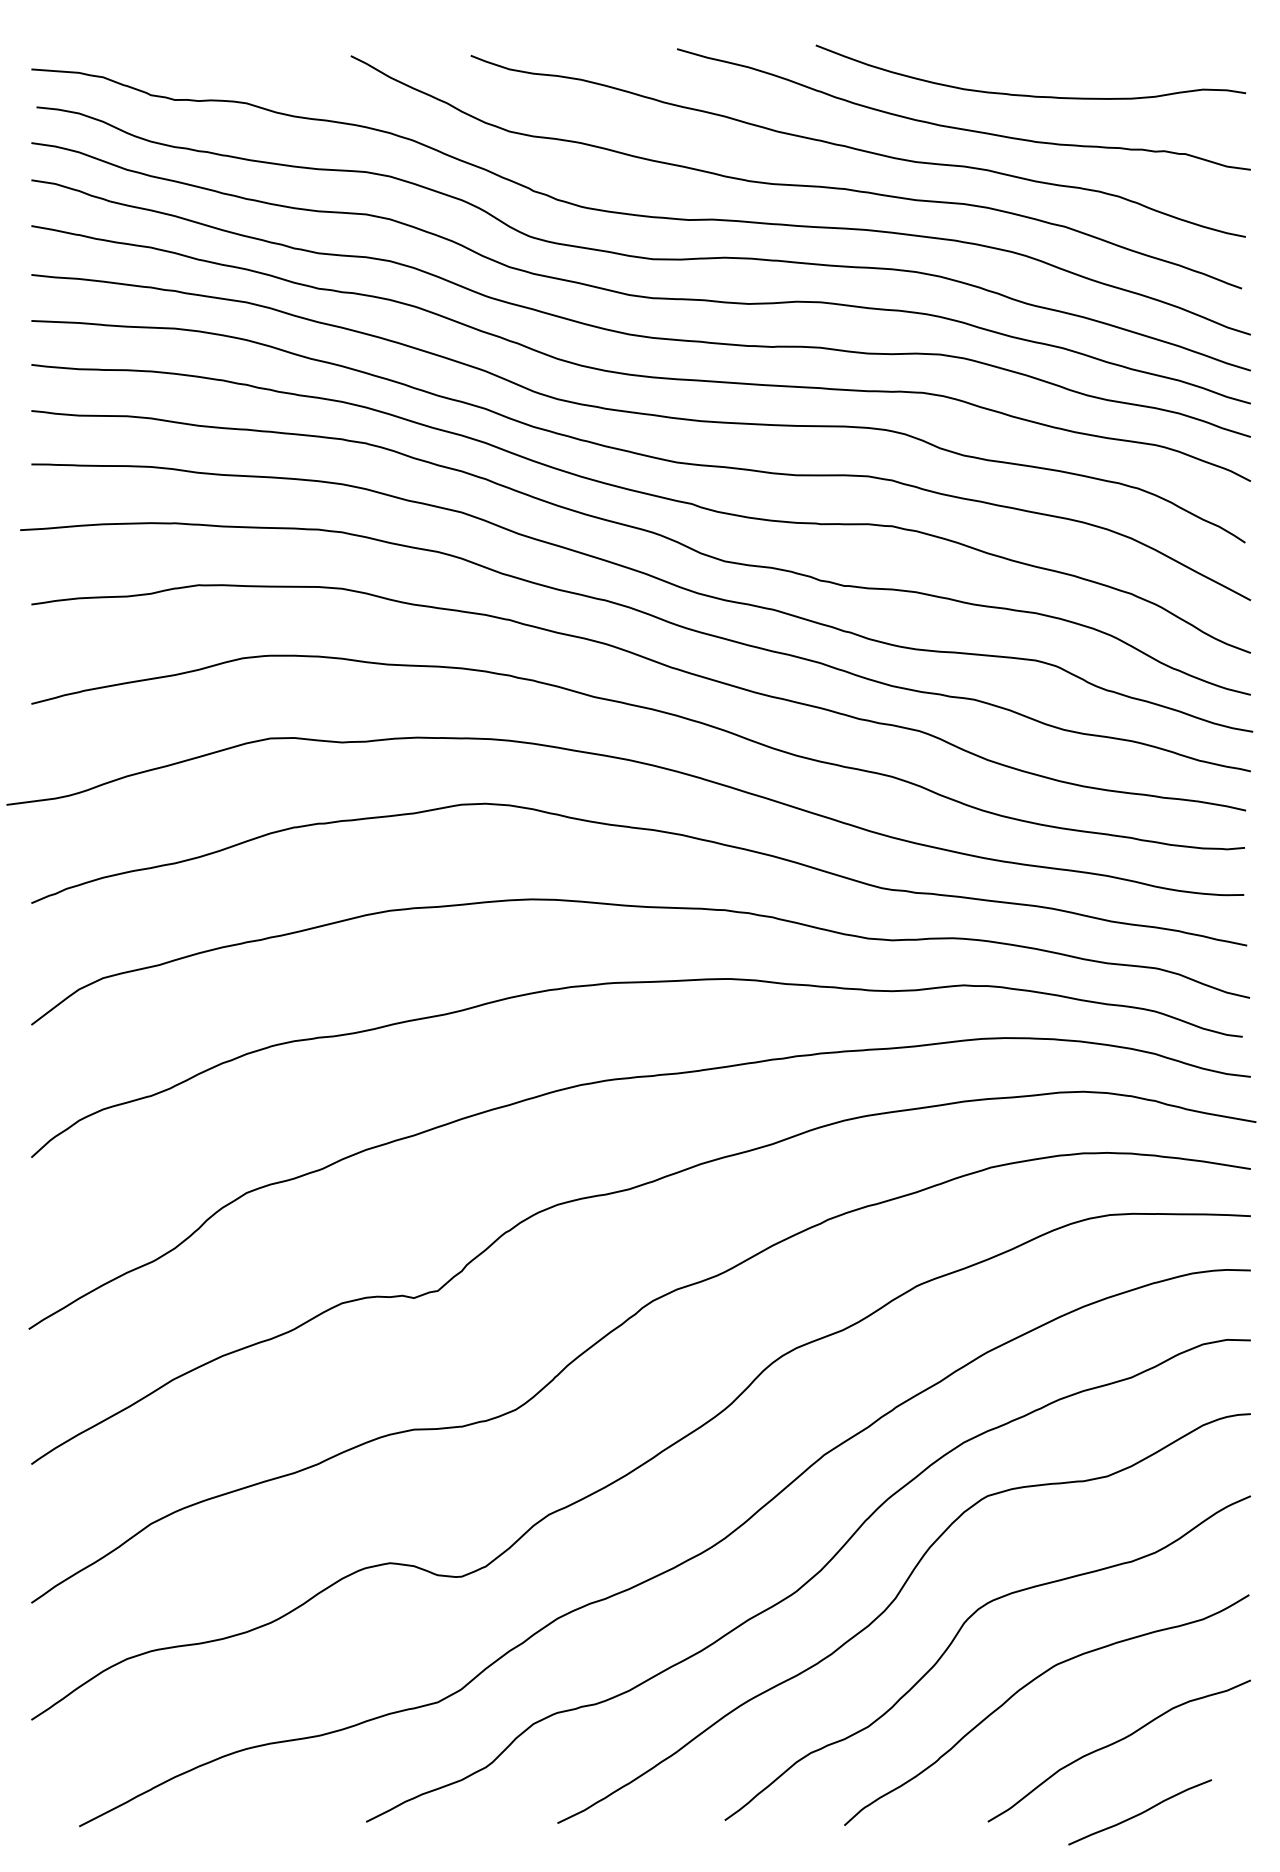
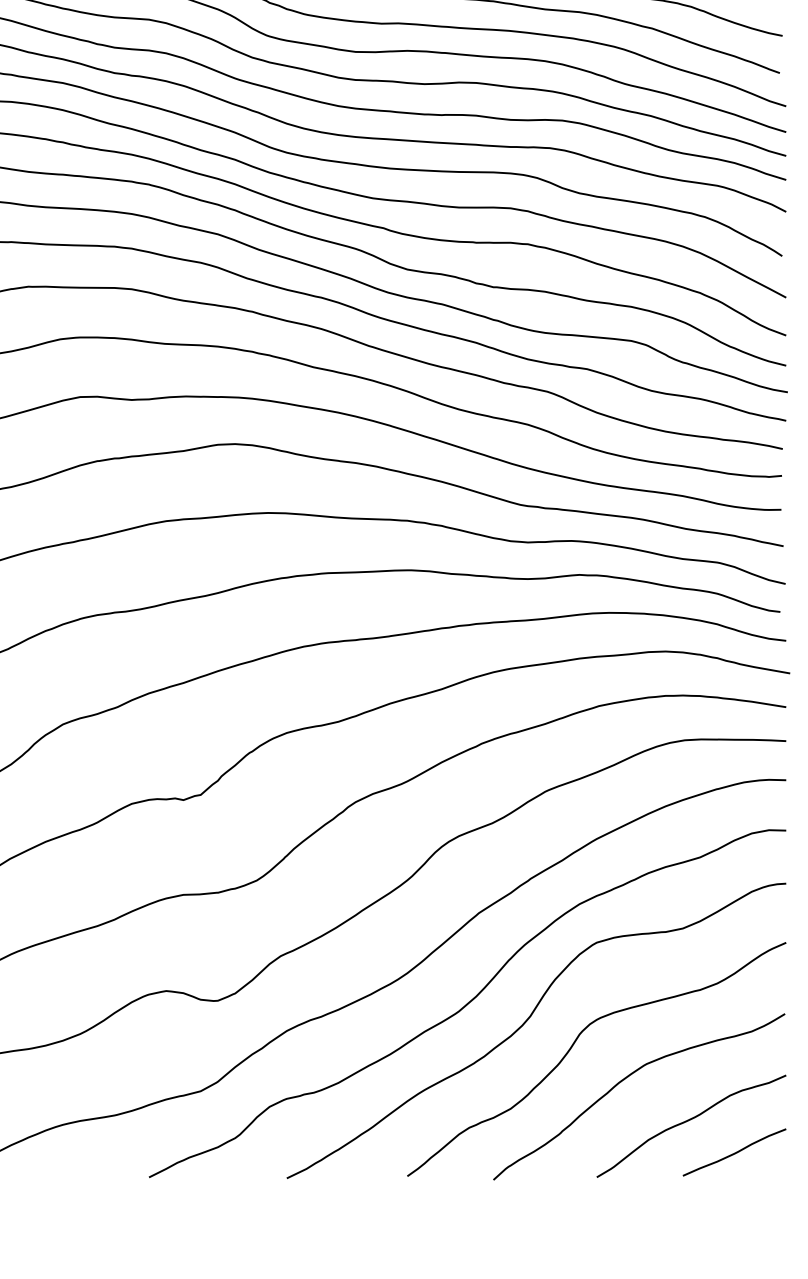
curve: (1140, 1812) -> (734, 1152), moved

